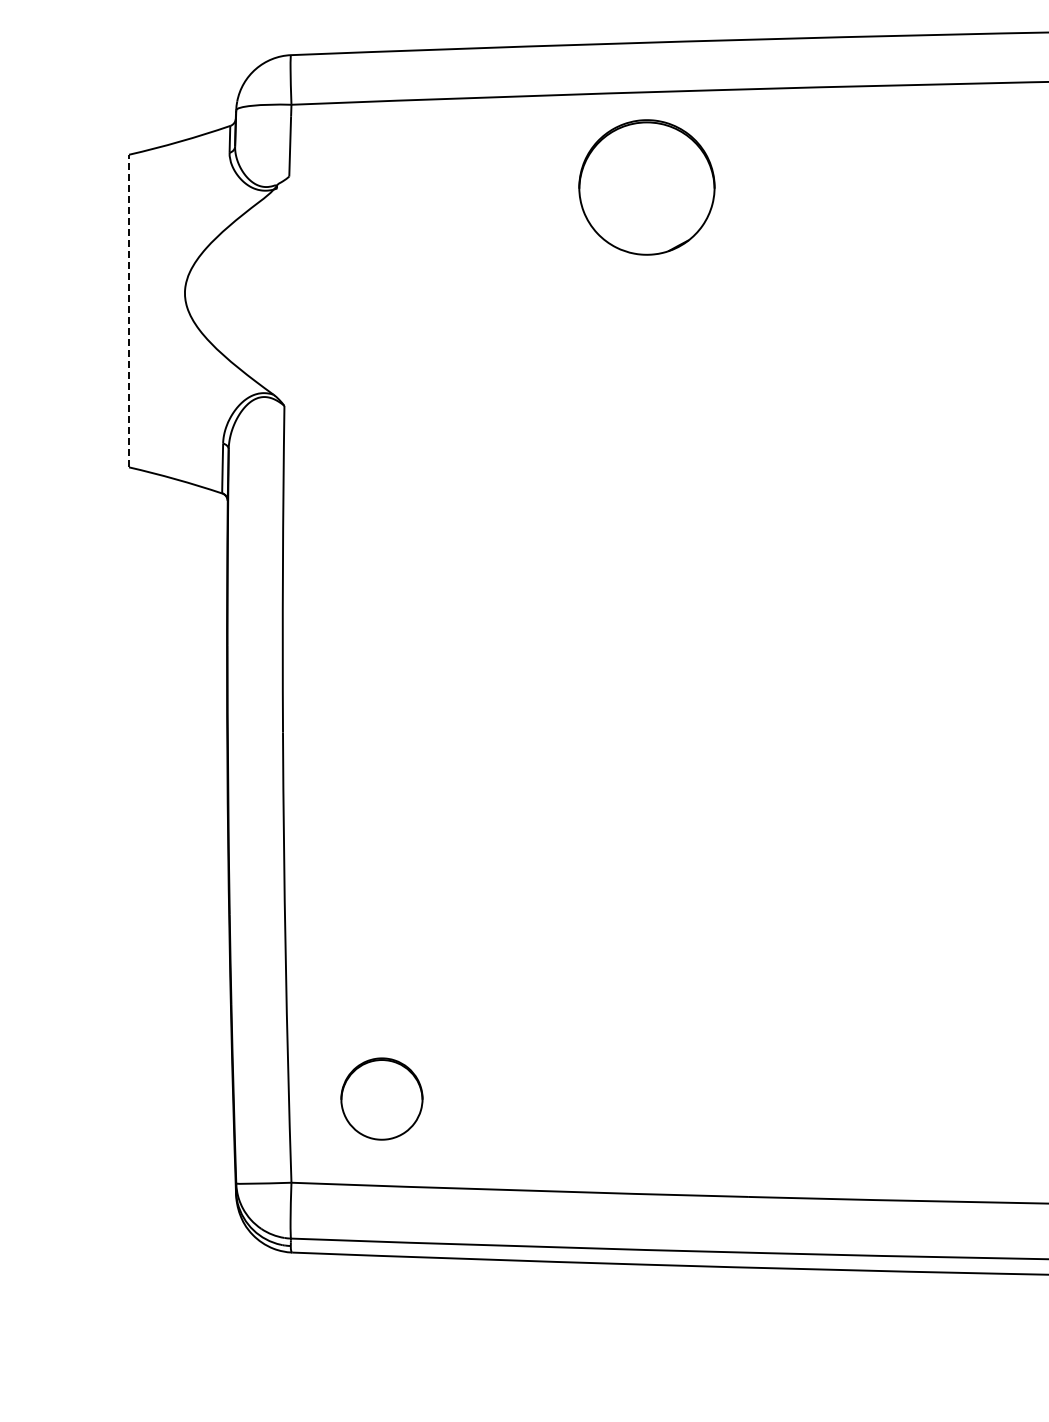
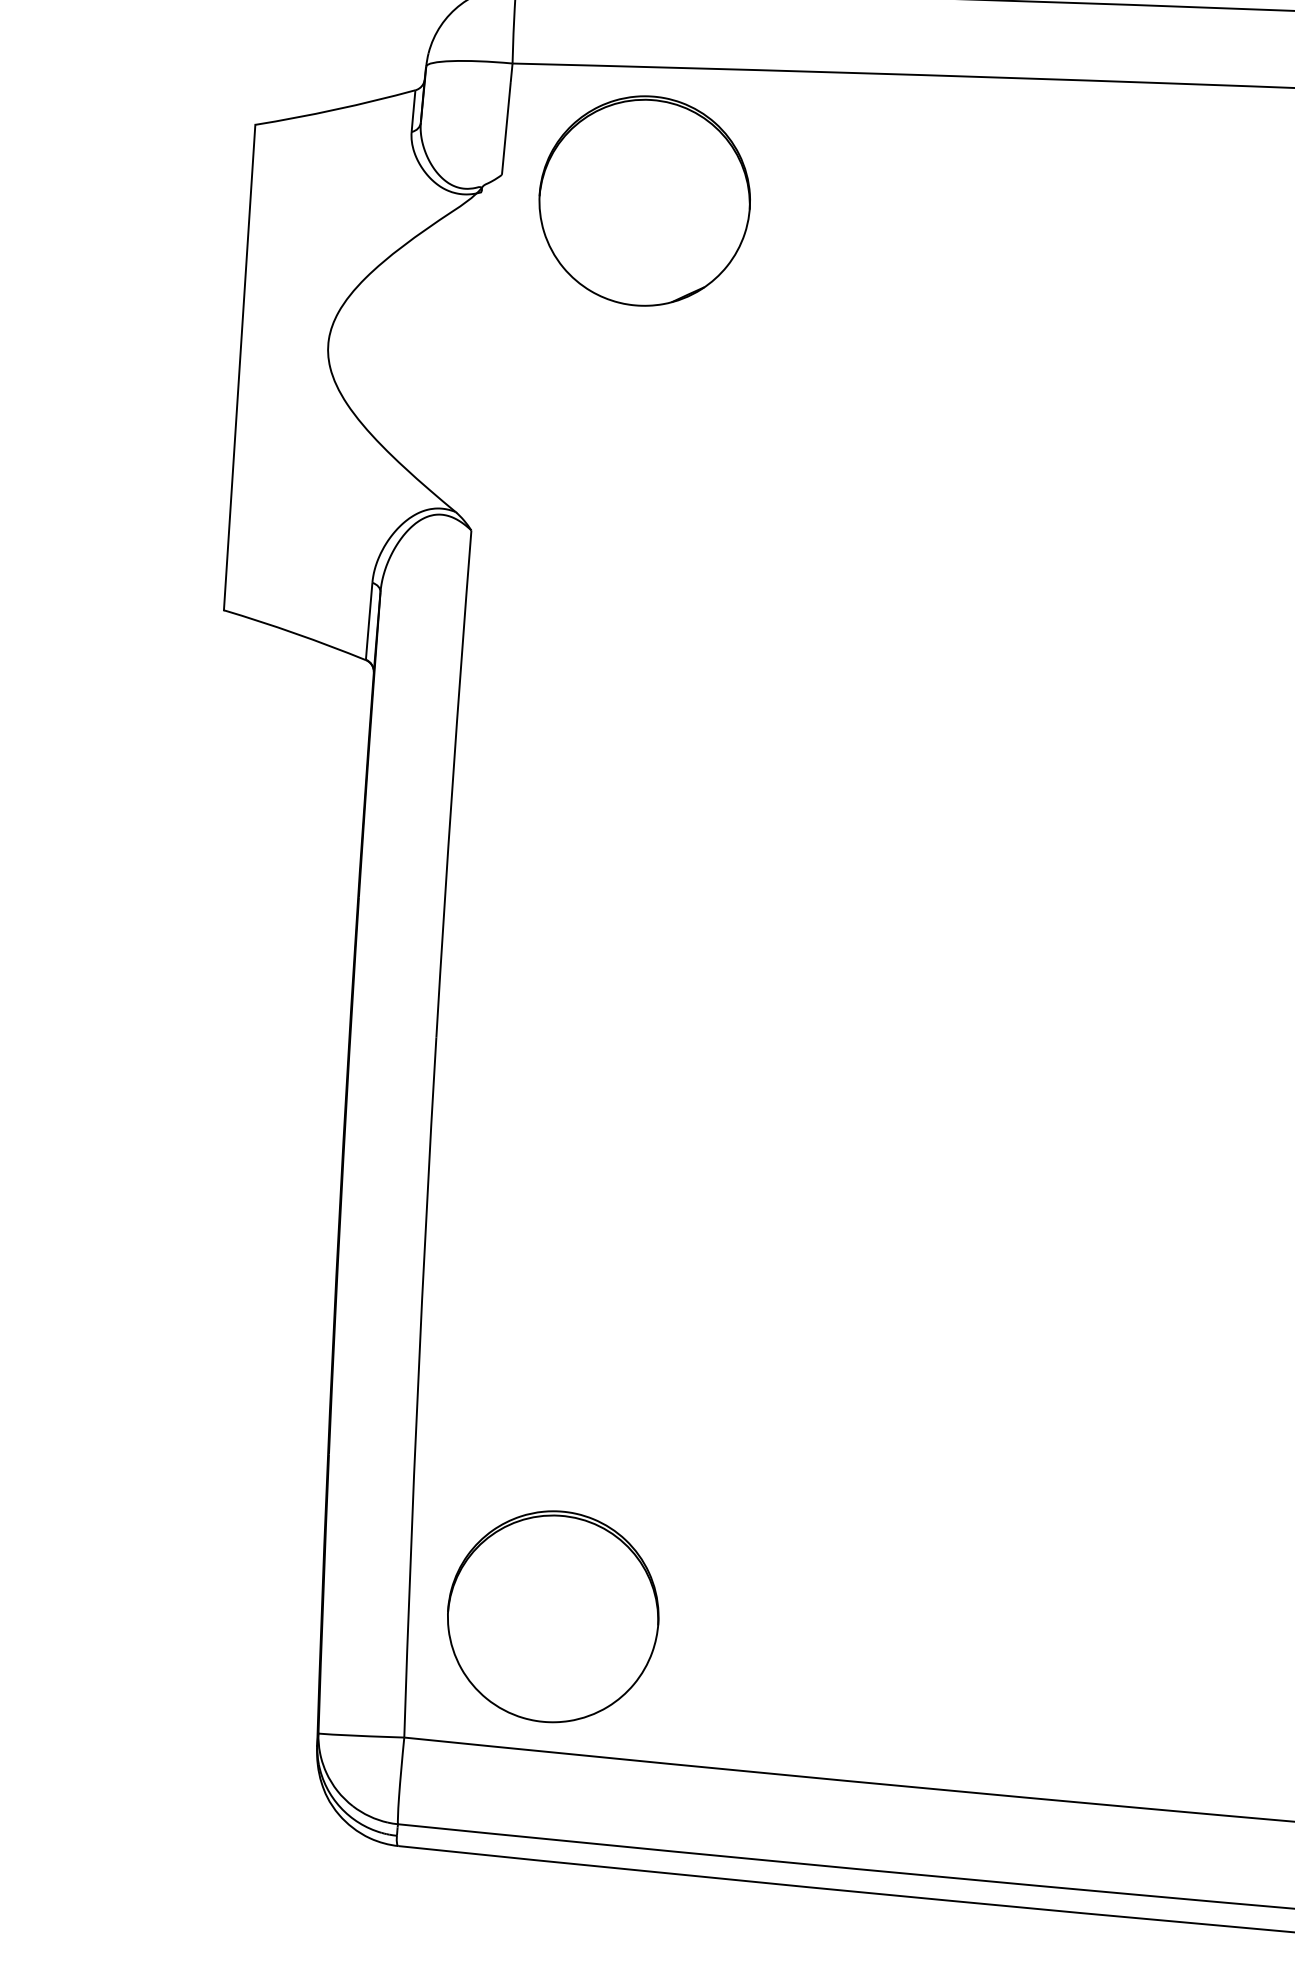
part: (646, 187) -> (644, 201), moved
line: (129, 310) -> (240, 366), dashed -> solid
part: (381, 1098) -> (552, 1615), size x1.67

